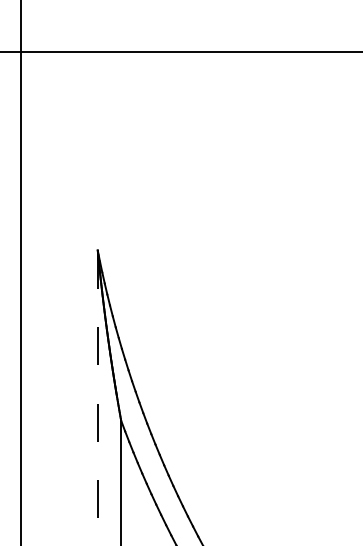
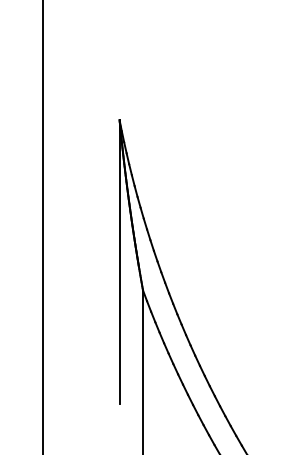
line: (97, 392) -> (119, 262), dashed -> solid

